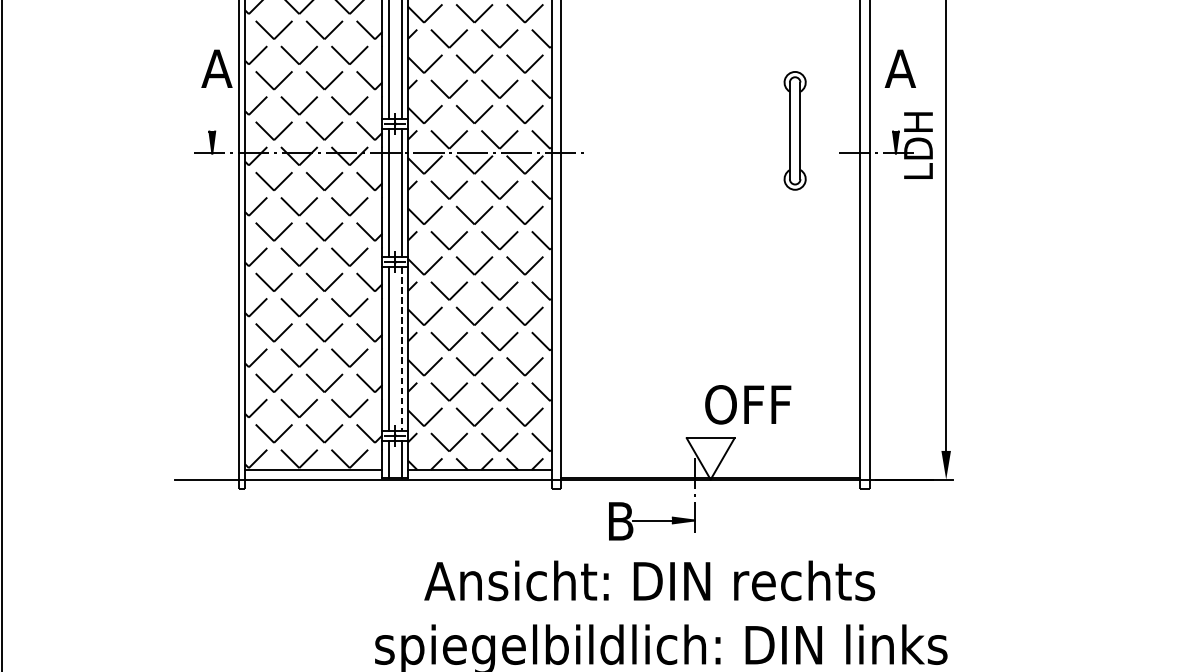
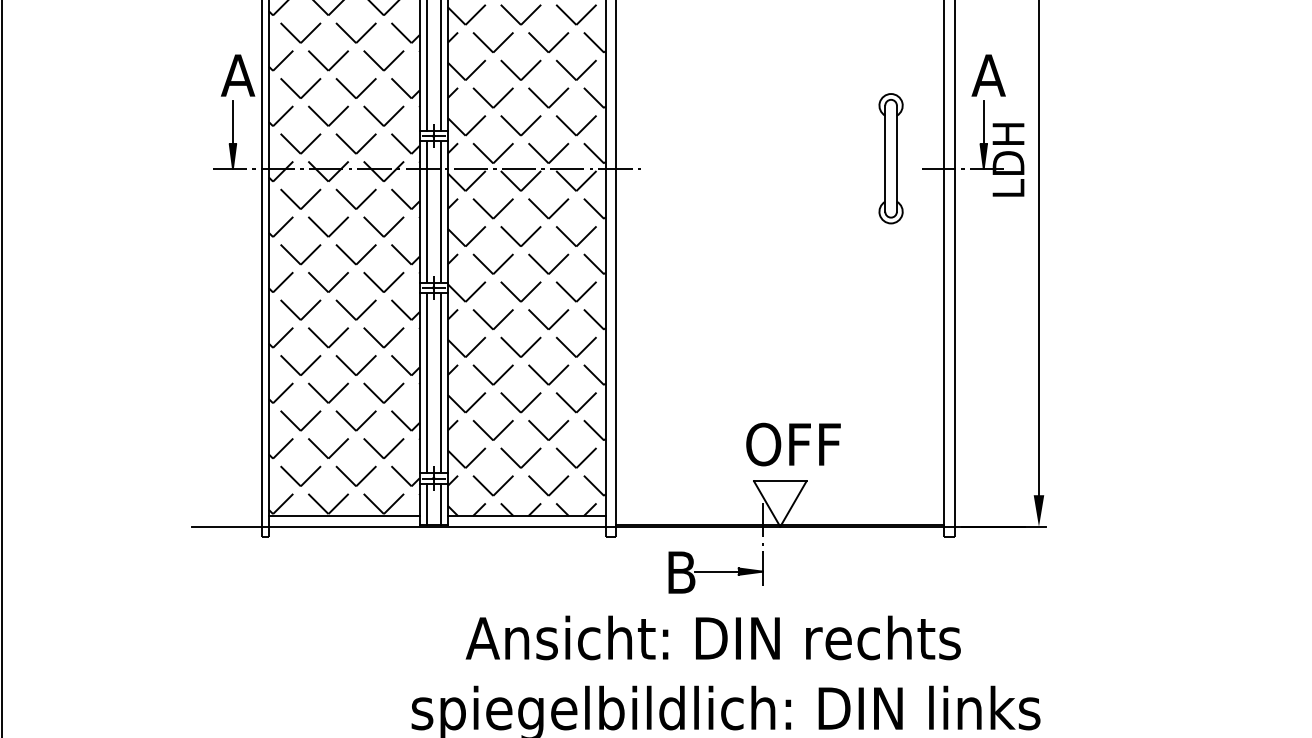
line: (211, 111) -> (232, 122), added
line: (895, 111) -> (983, 122), added
part: (794, 130) -> (890, 158), moved
line: (401, 349) -> (440, 383), dashed -> solid
text: (748, 404) -> (793, 444), moved

